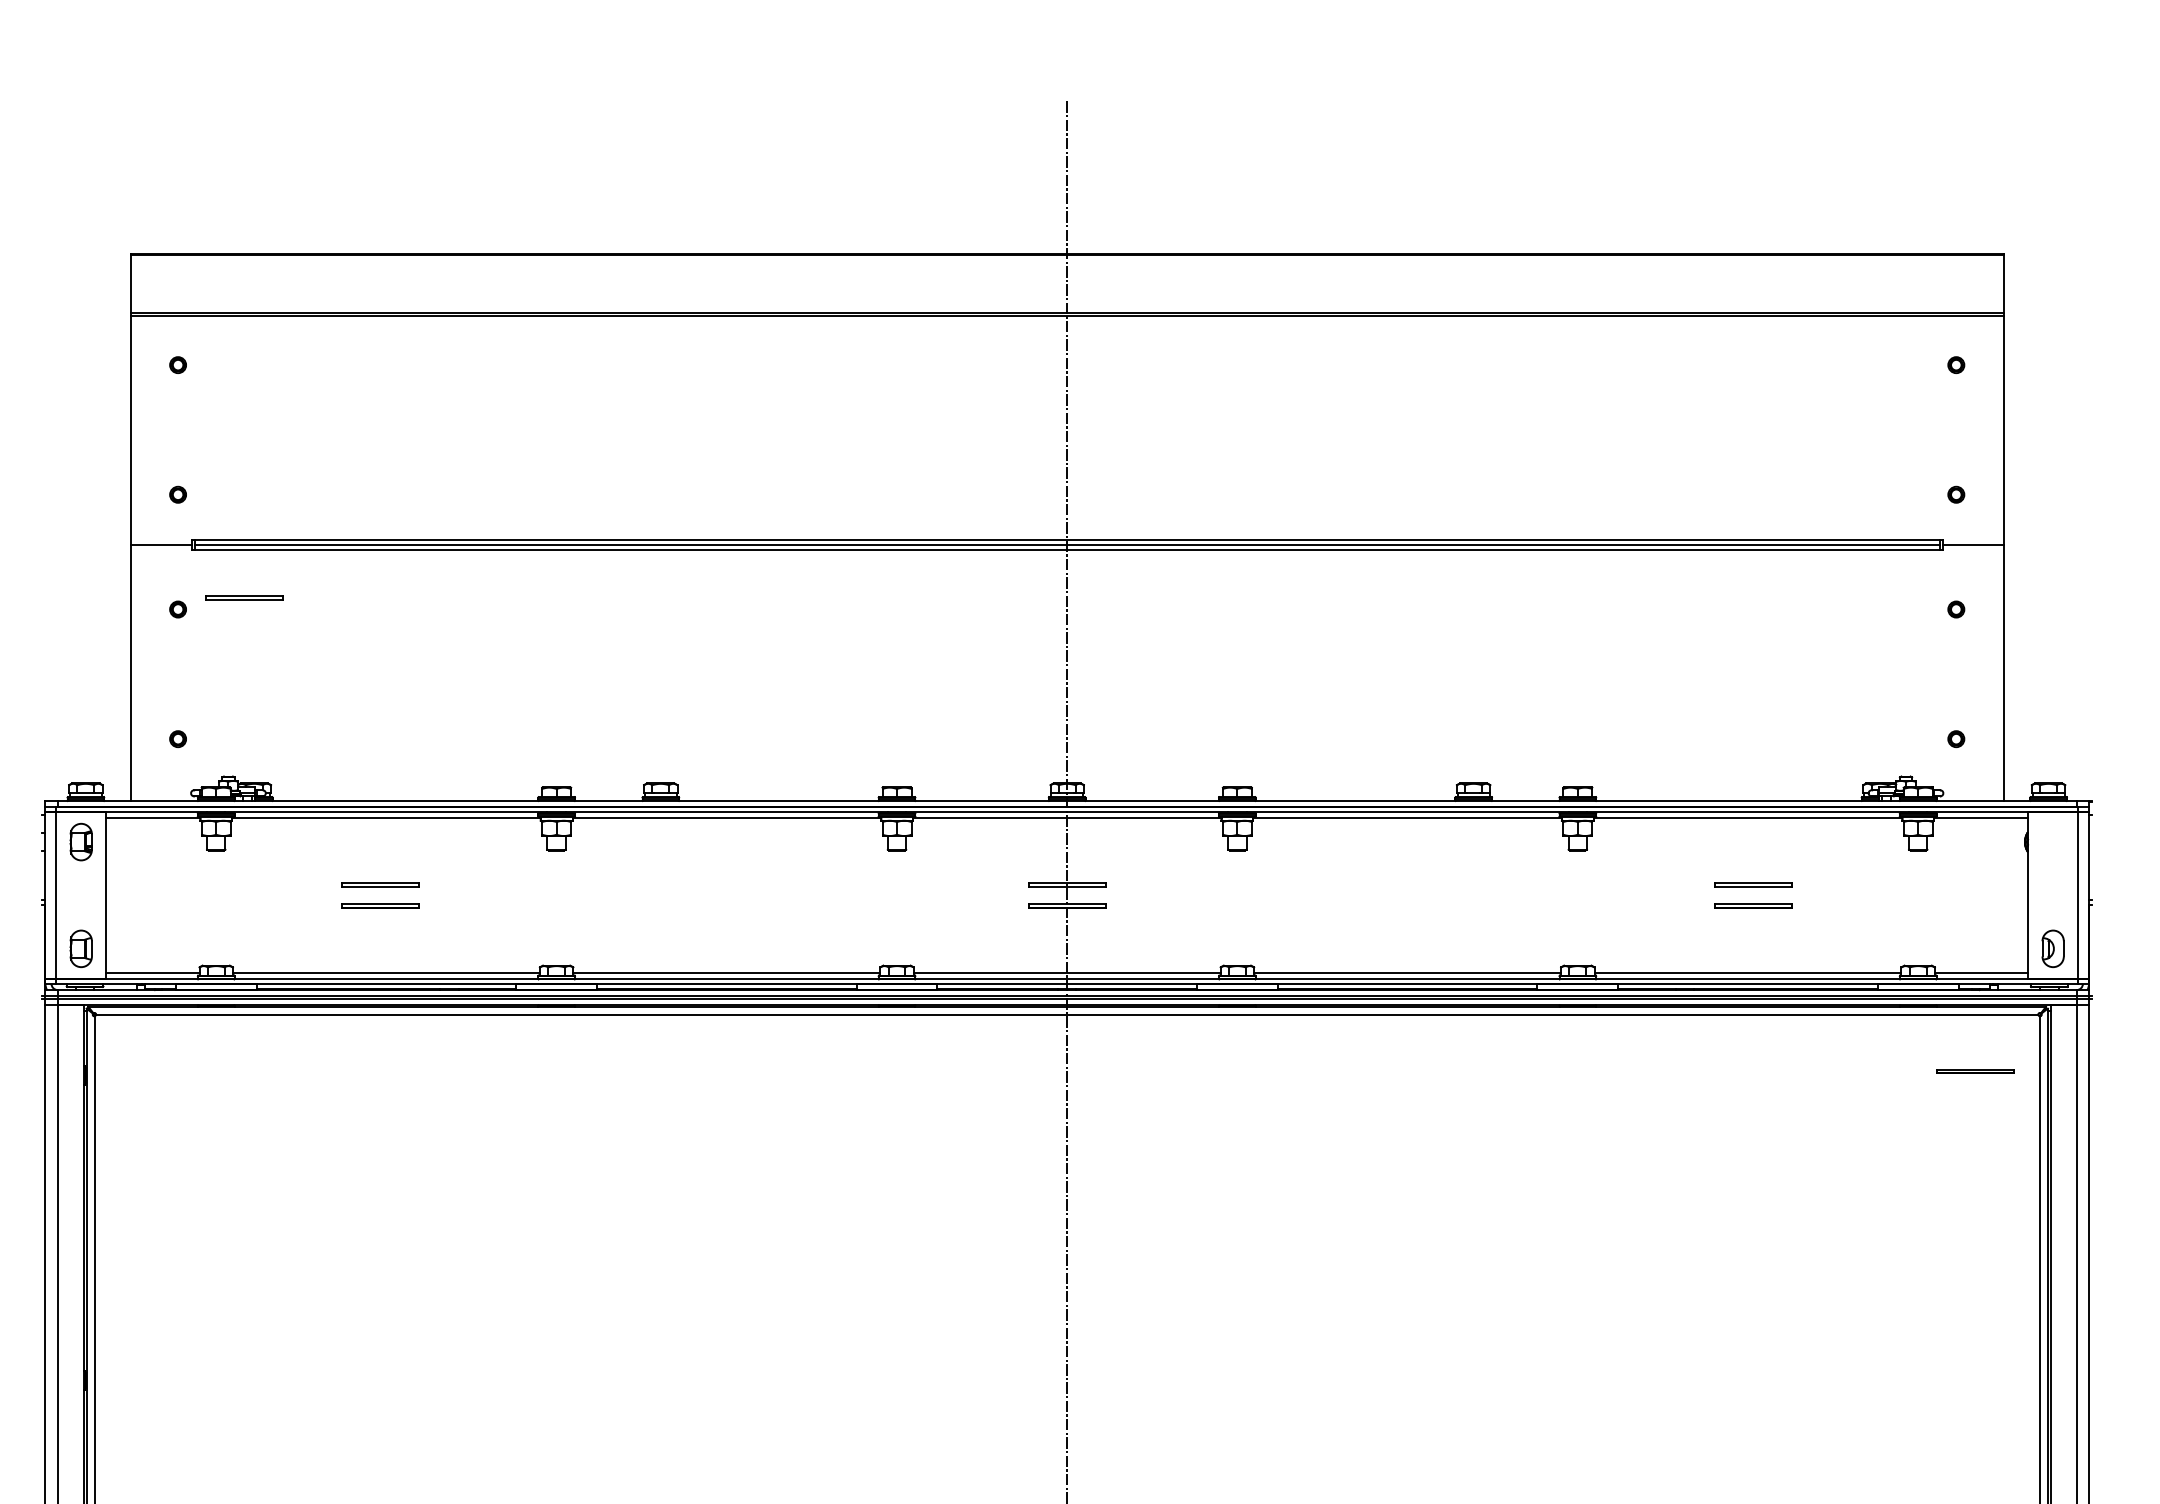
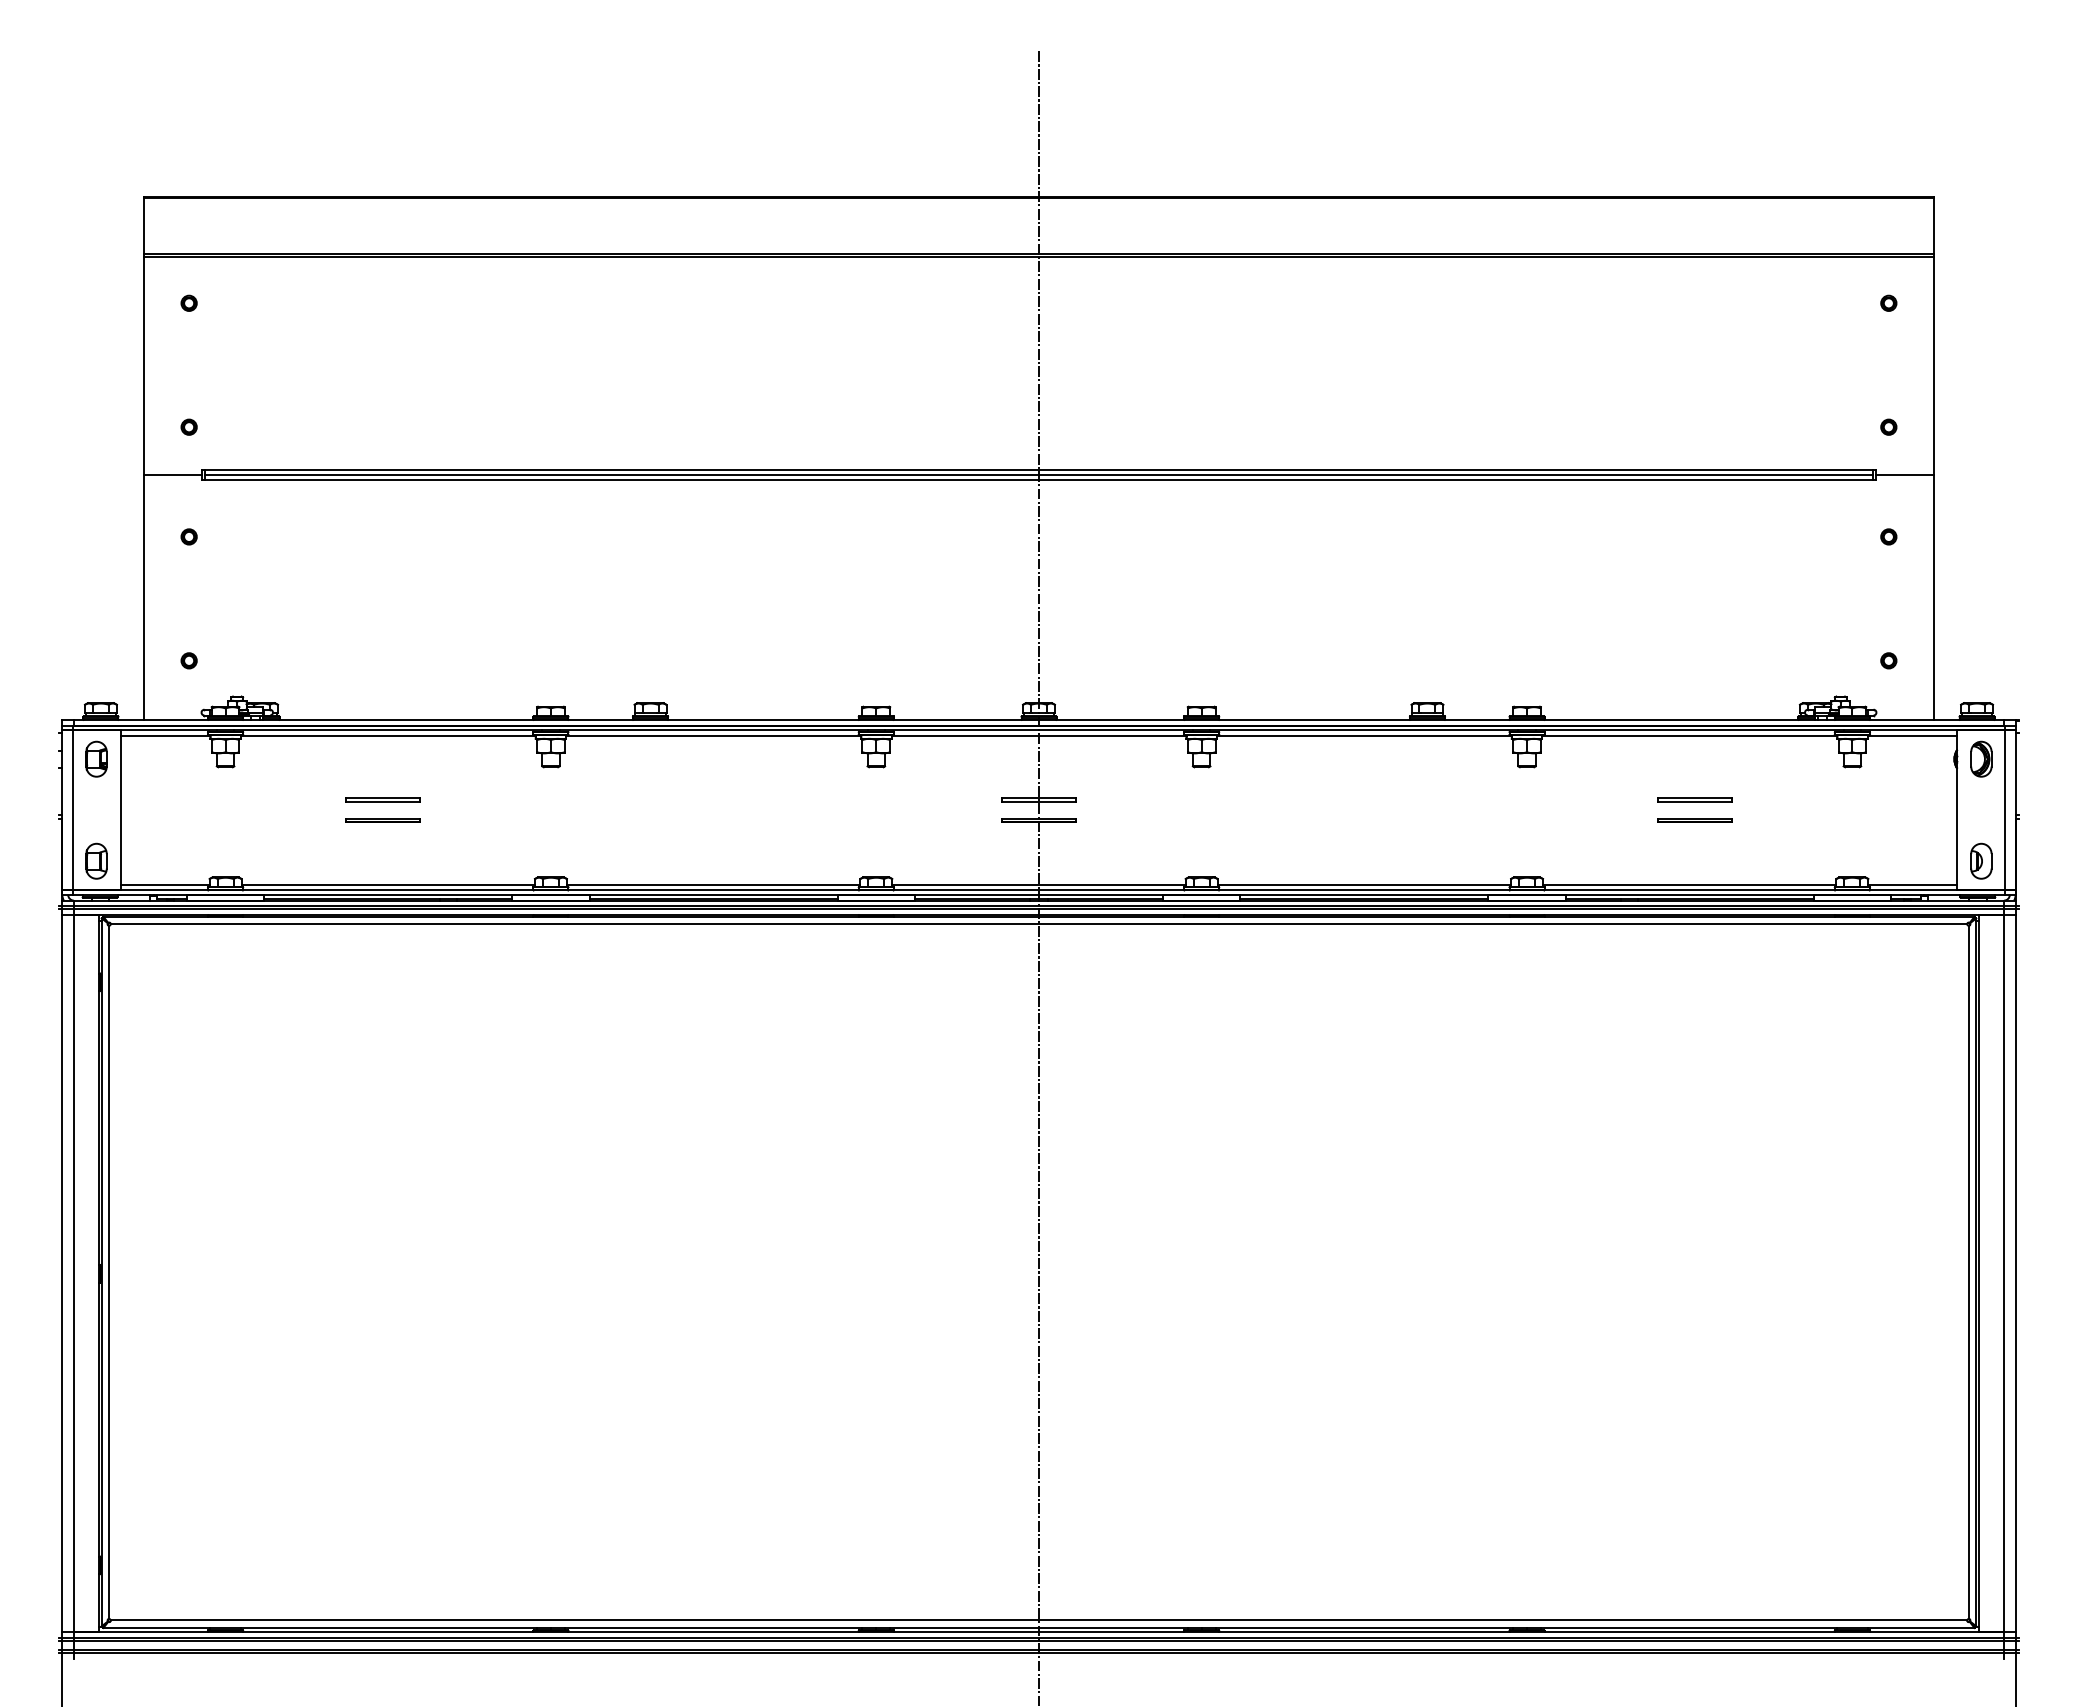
part: (244, 597) -> (252, 525), removed
part: (2053, 841) -> (1981, 758), added
line: (1974, 1070) -> (1906, 977), removed

